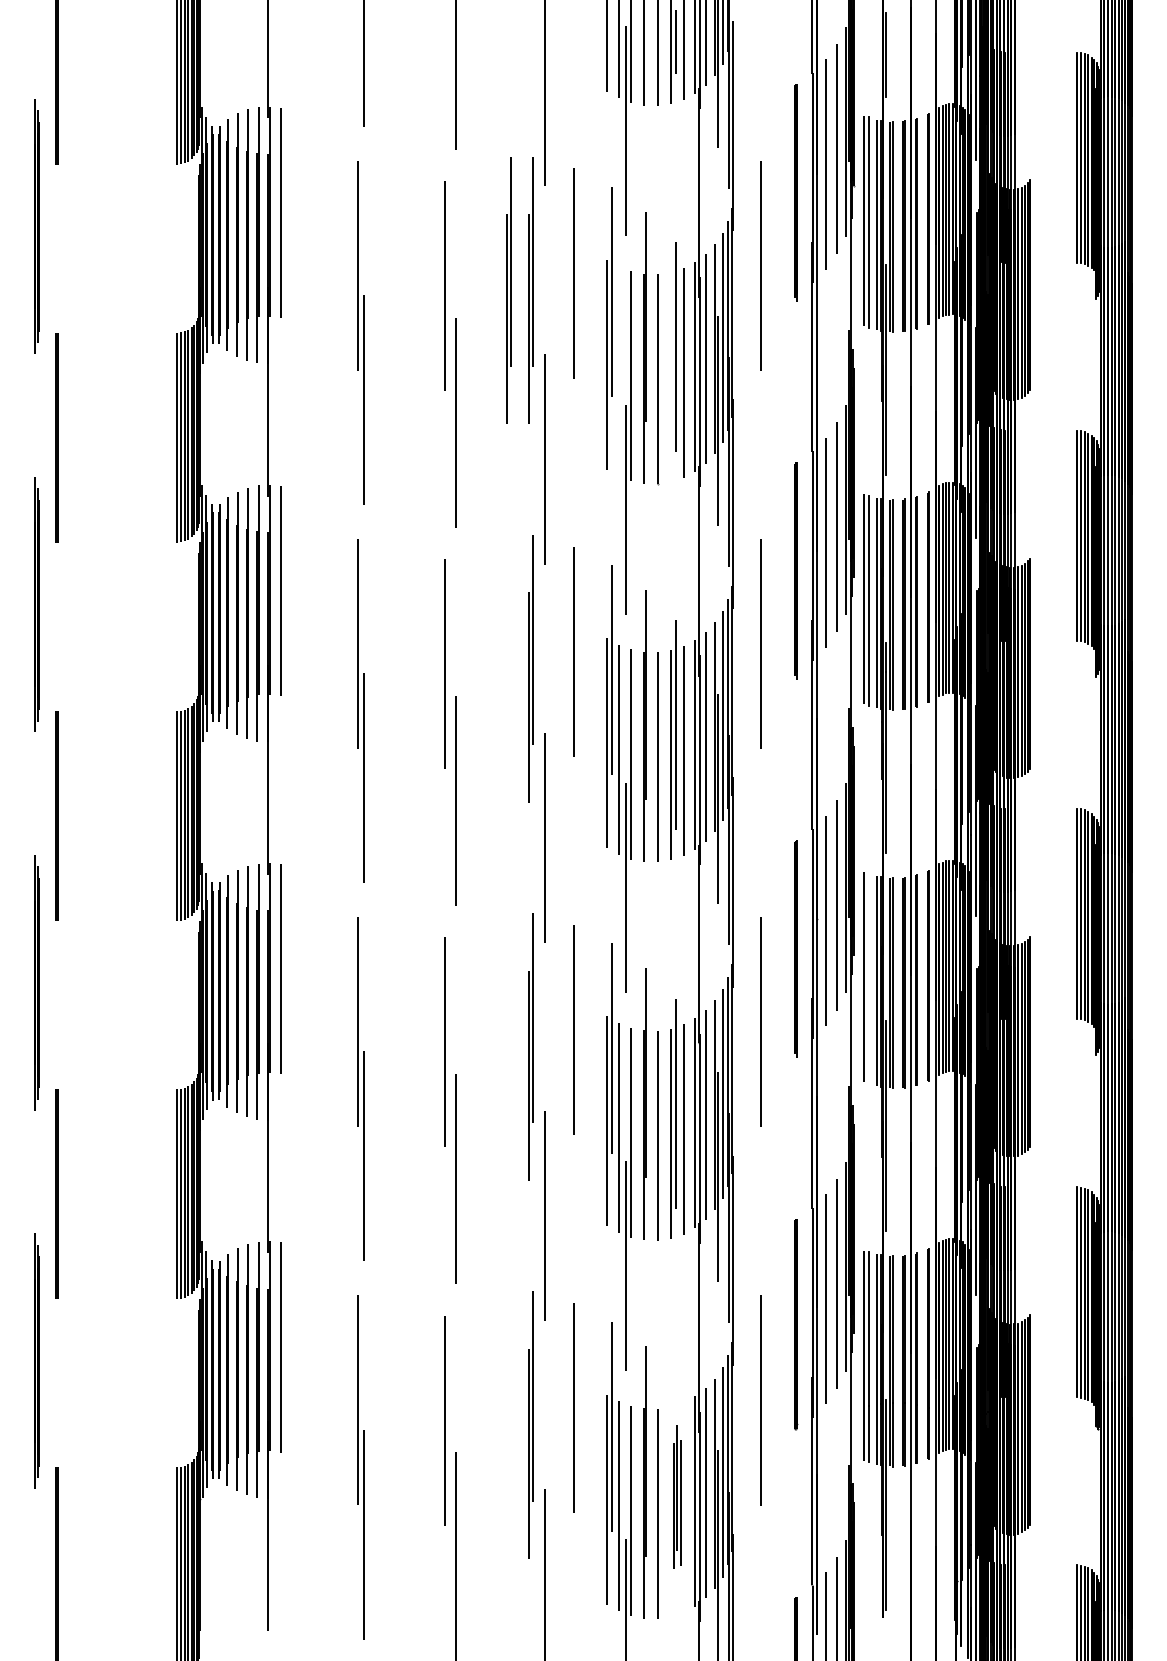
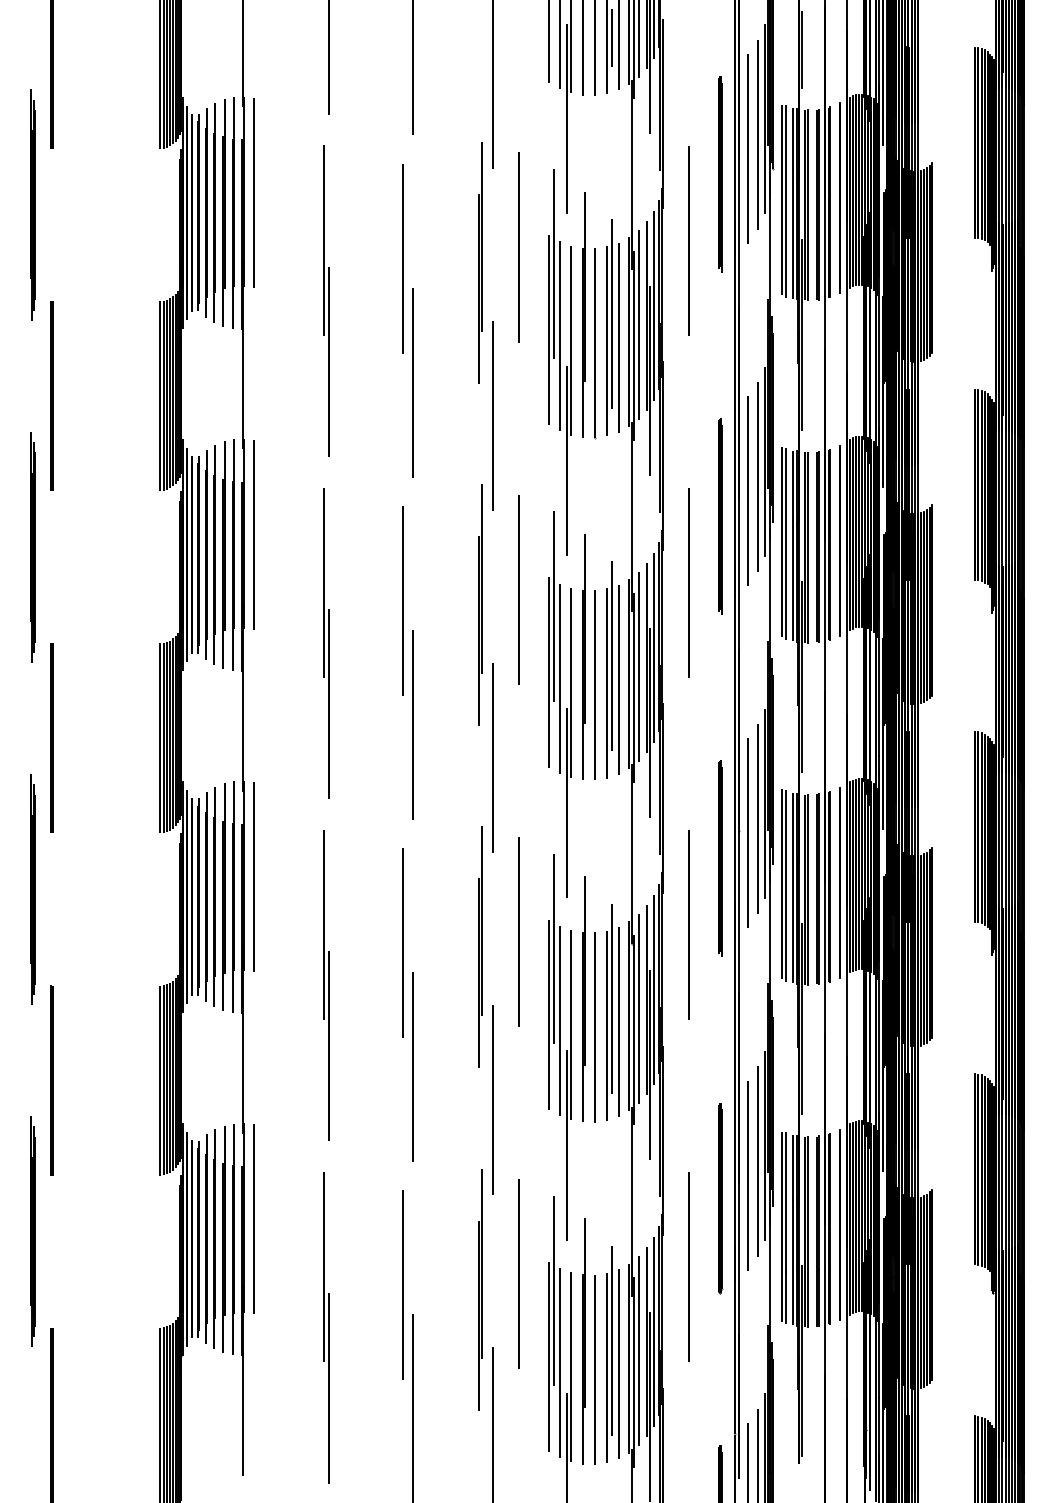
part: (508, 290) -> (460, 262), removed
line: (618, 371) -> (559, 336), added
line: (671, 377) -> (607, 341), added
line: (869, 978) -> (786, 885), added
part: (676, 1496) -> (612, 1354), size x1.67

